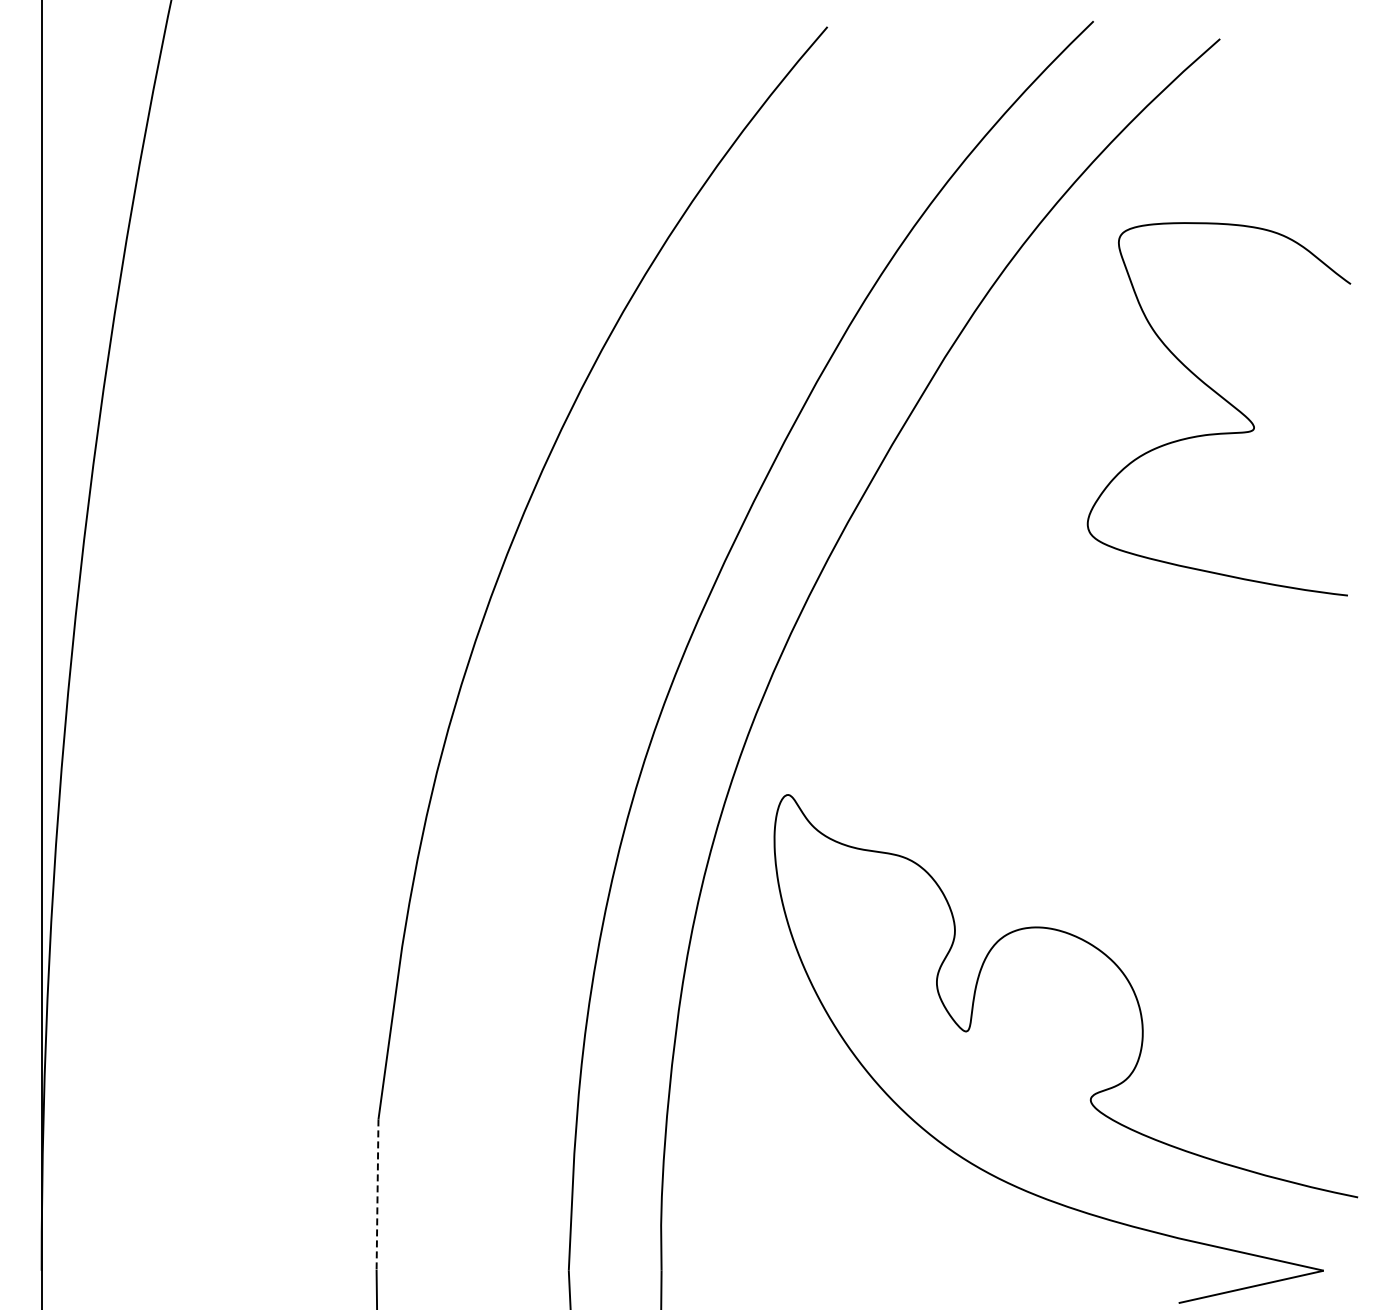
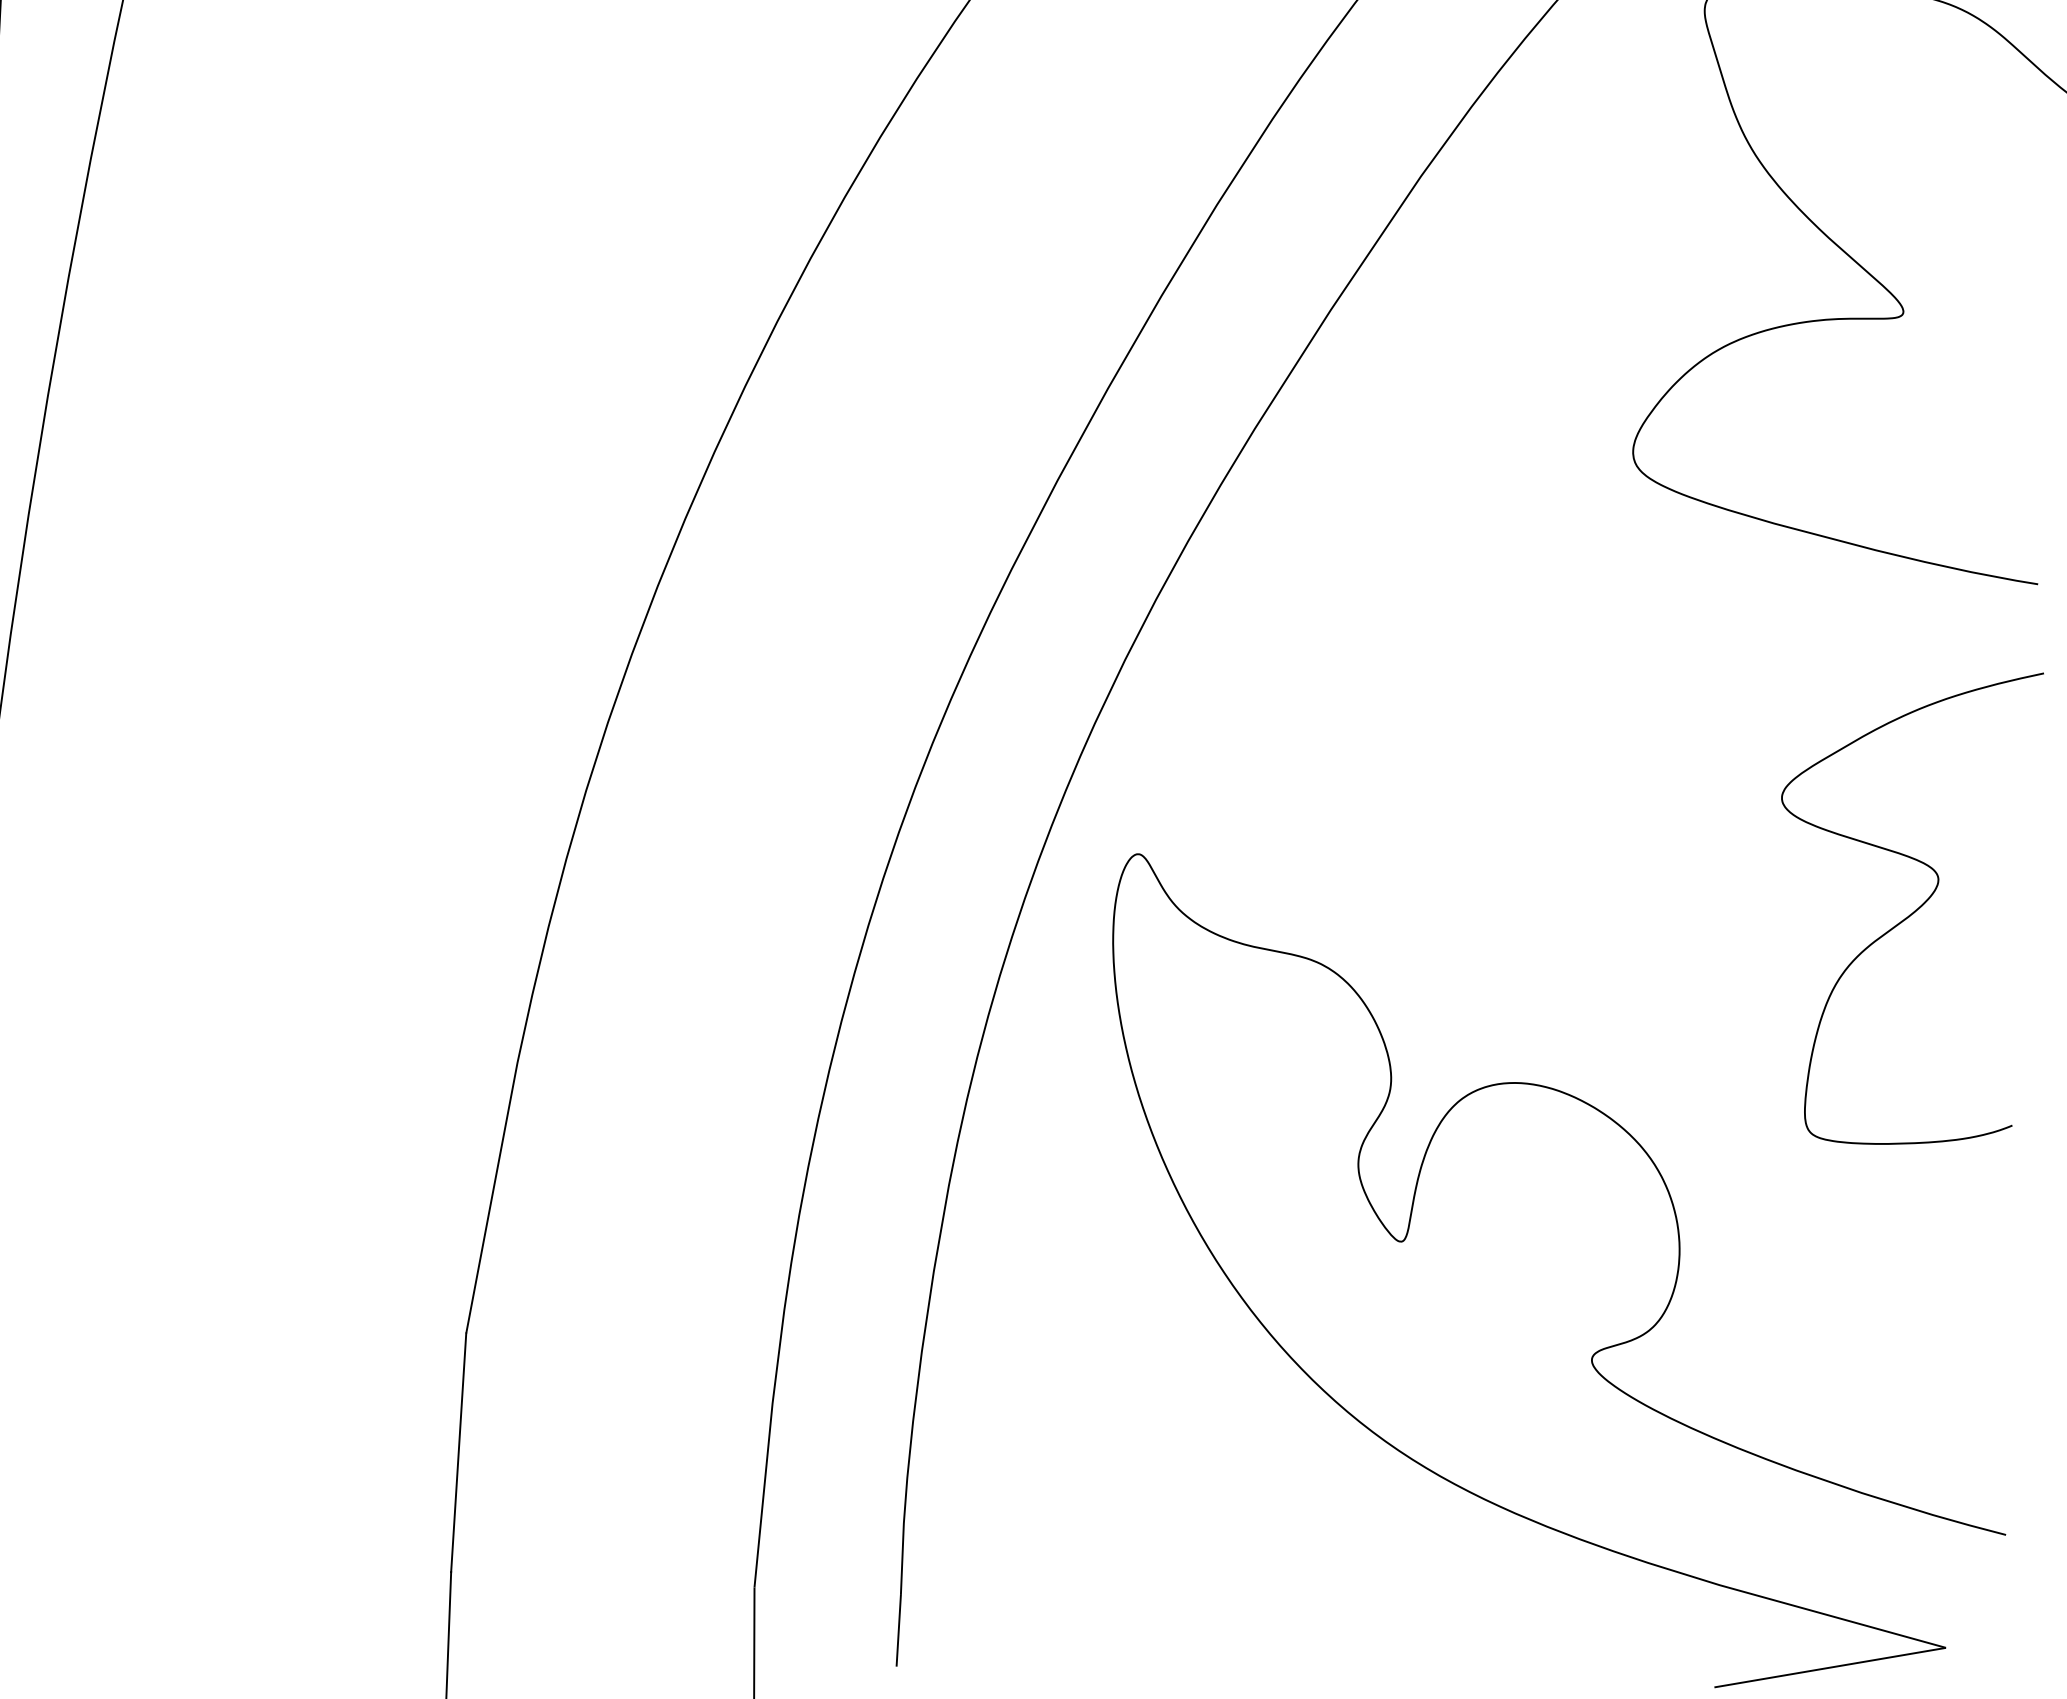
curve: (1277, 807) -> (1909, 913), added
line: (377, 1195) -> (458, 1453), dashed -> solid

